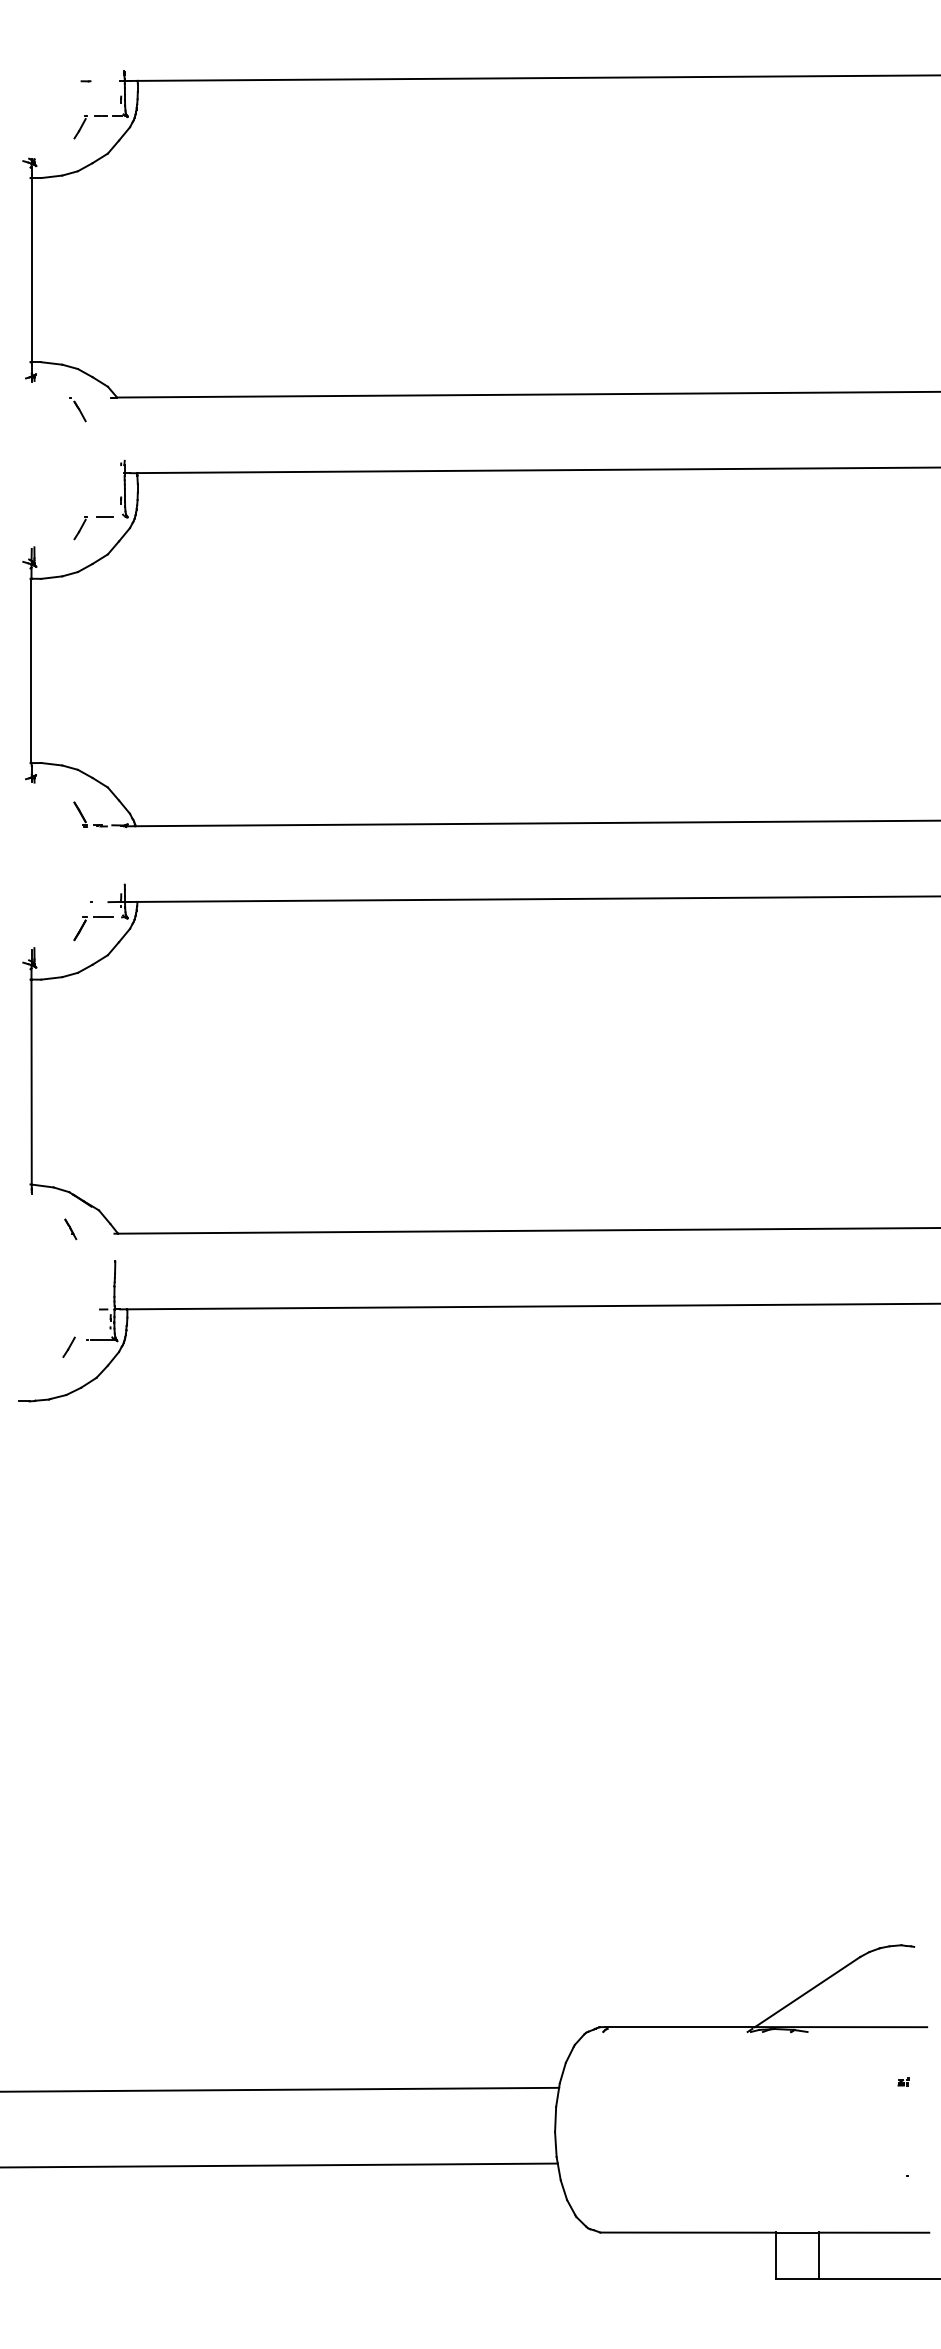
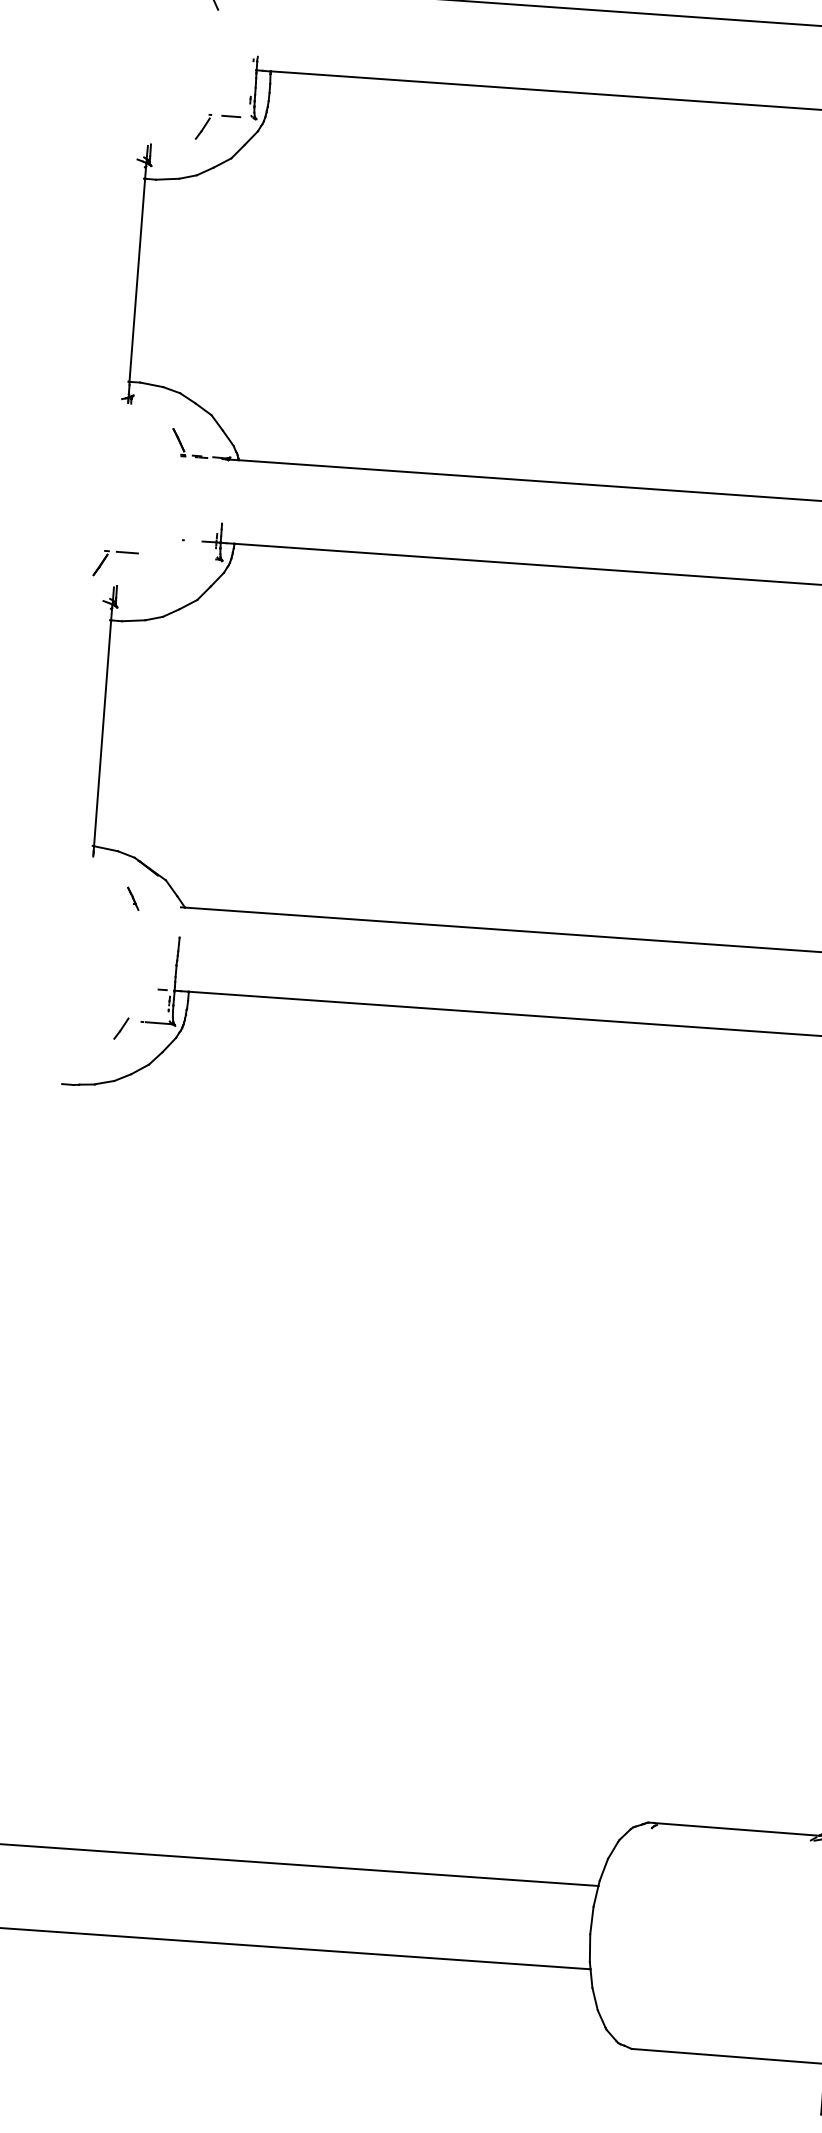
part: (85, 923) -> (107, 557), moved

